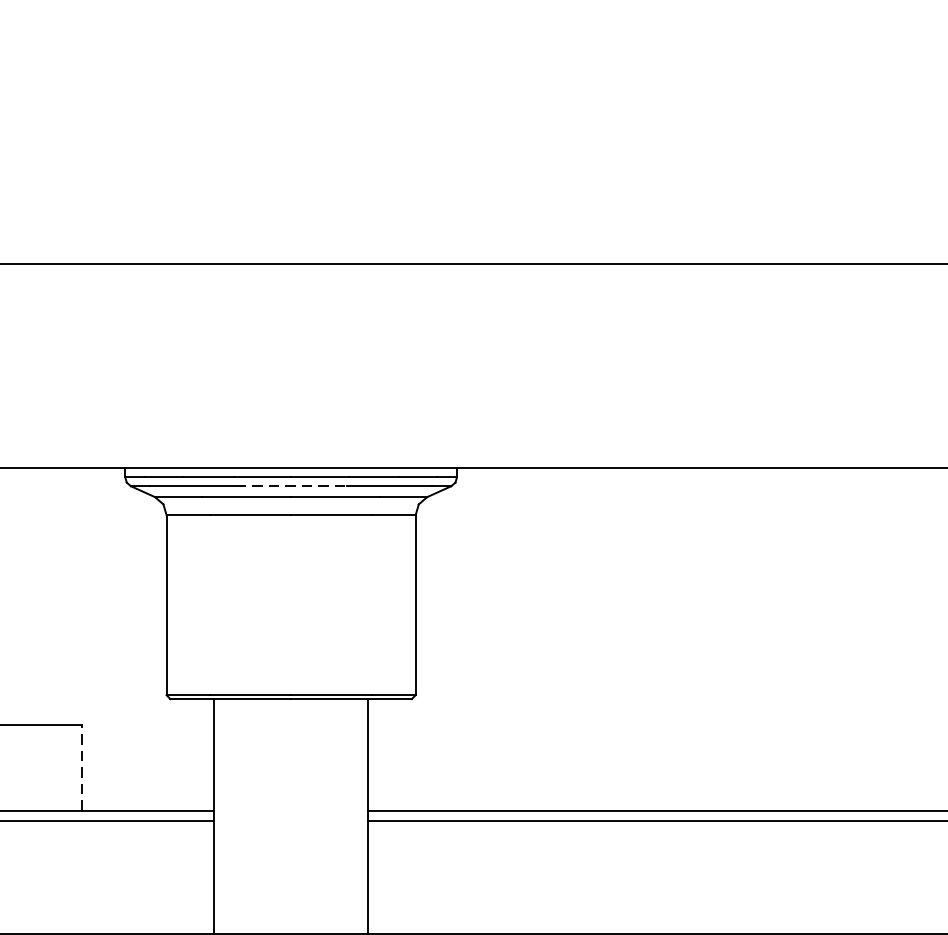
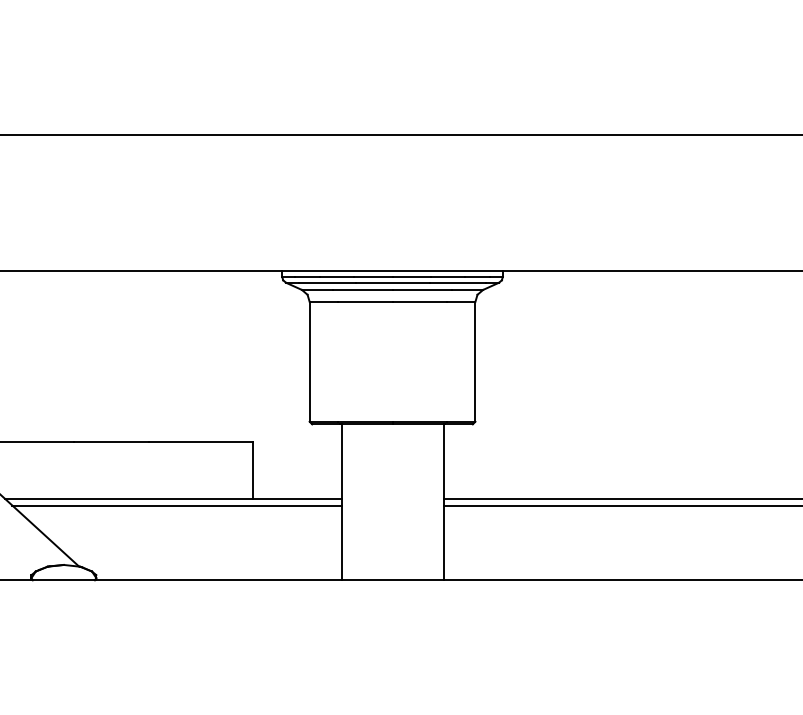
line: (292, 485) -> (393, 282), dashed -> solid
line: (82, 766) -> (253, 469), dashed -> solid

